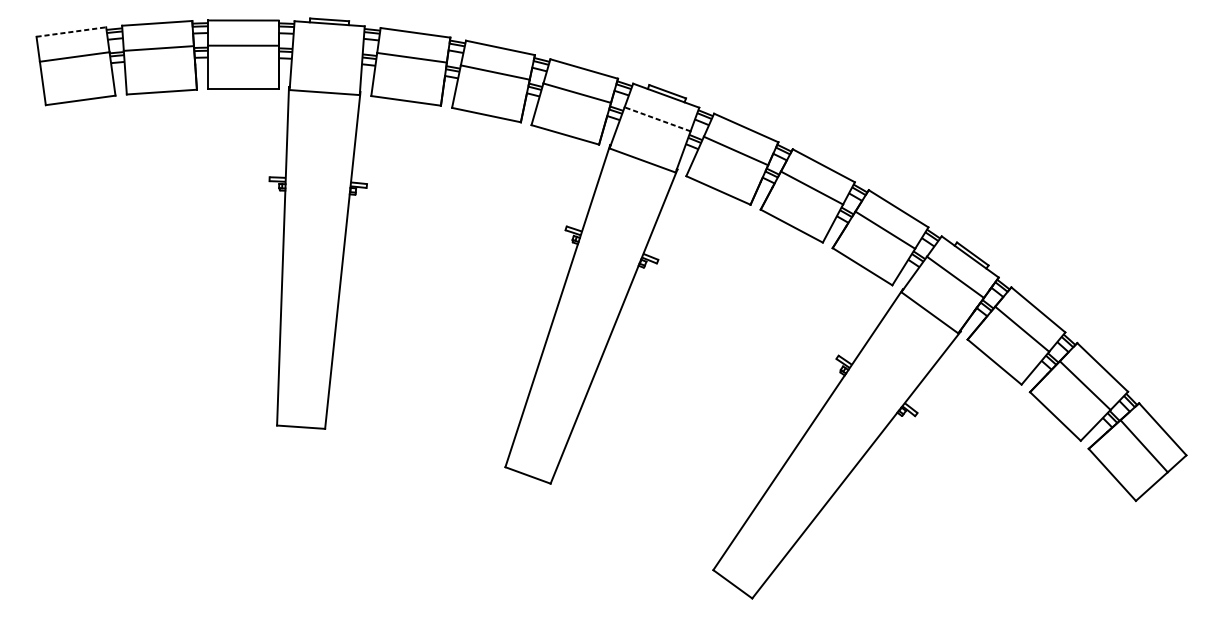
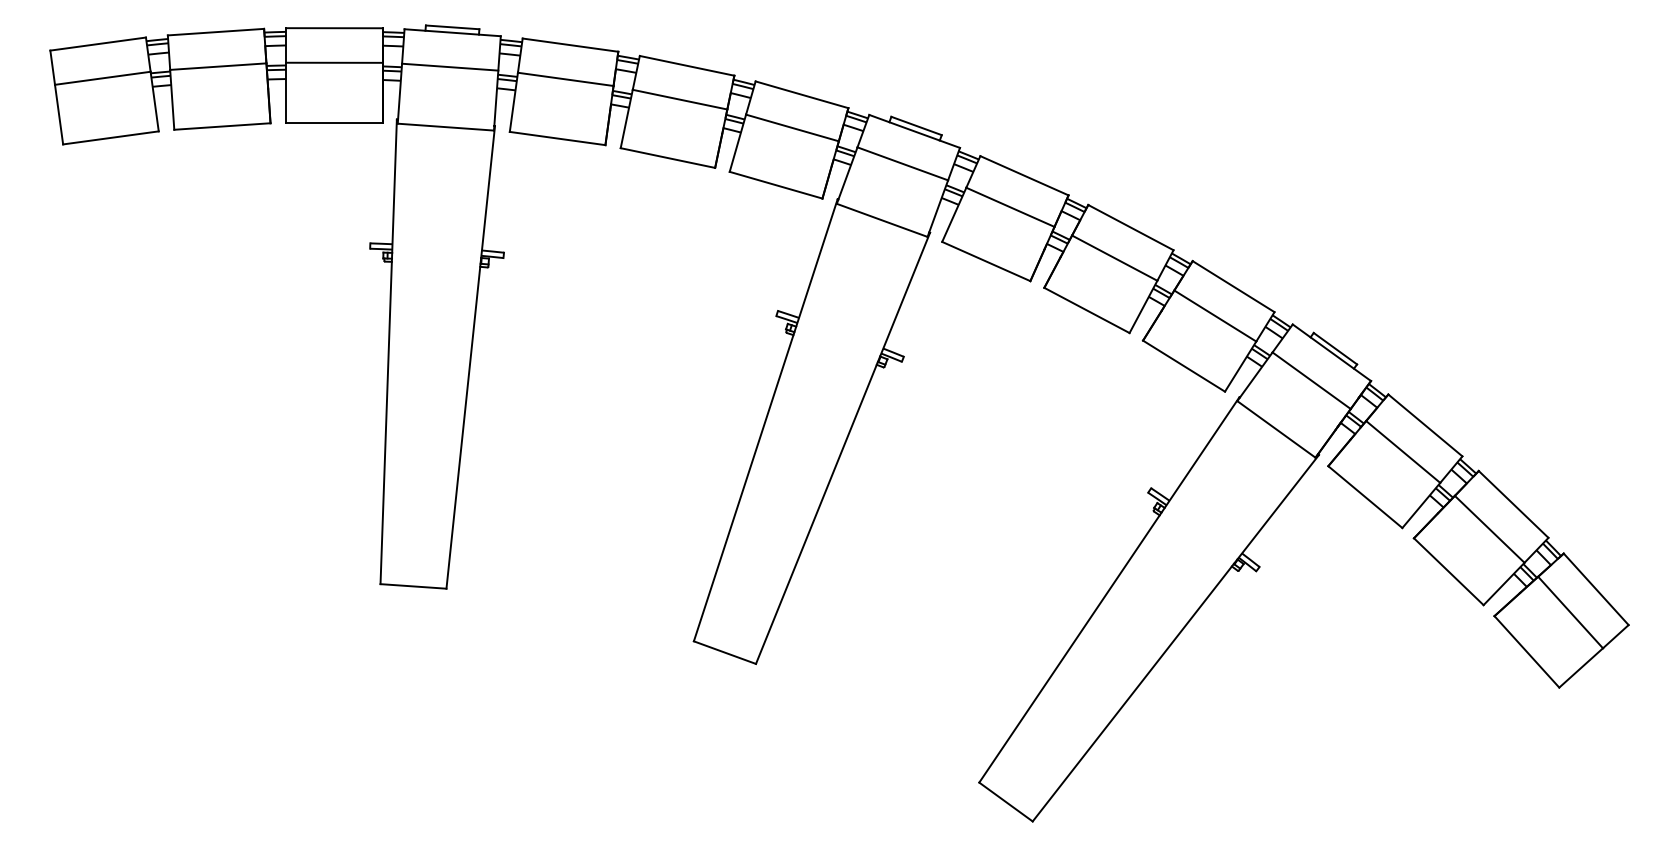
line: (71, 32) -> (98, 44), dashed -> solid
line: (328, 48) -> (450, 66), added
line: (657, 119) -> (902, 163), dashed -> solid

